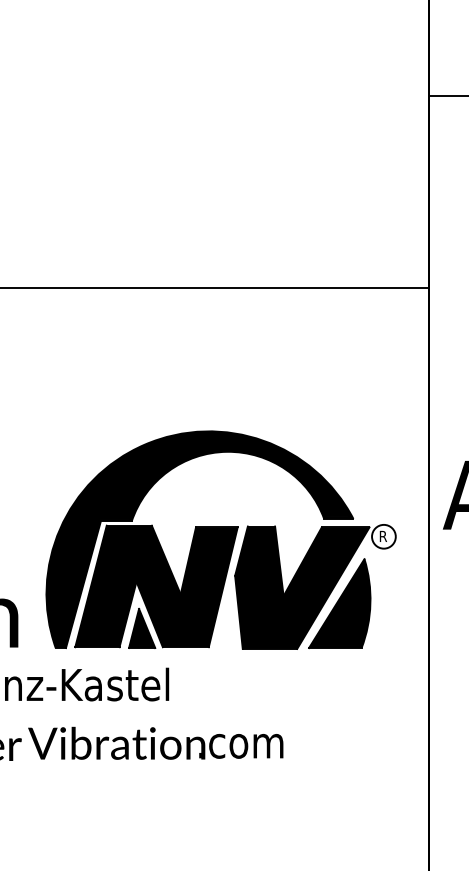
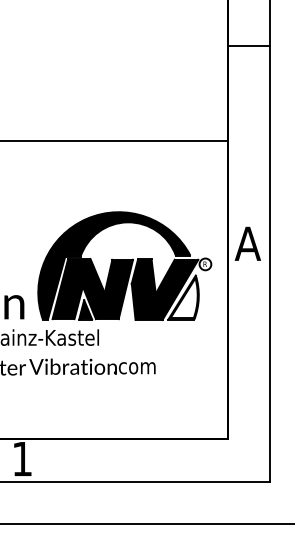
fill: (339, 605) -> (183, 298), removed

